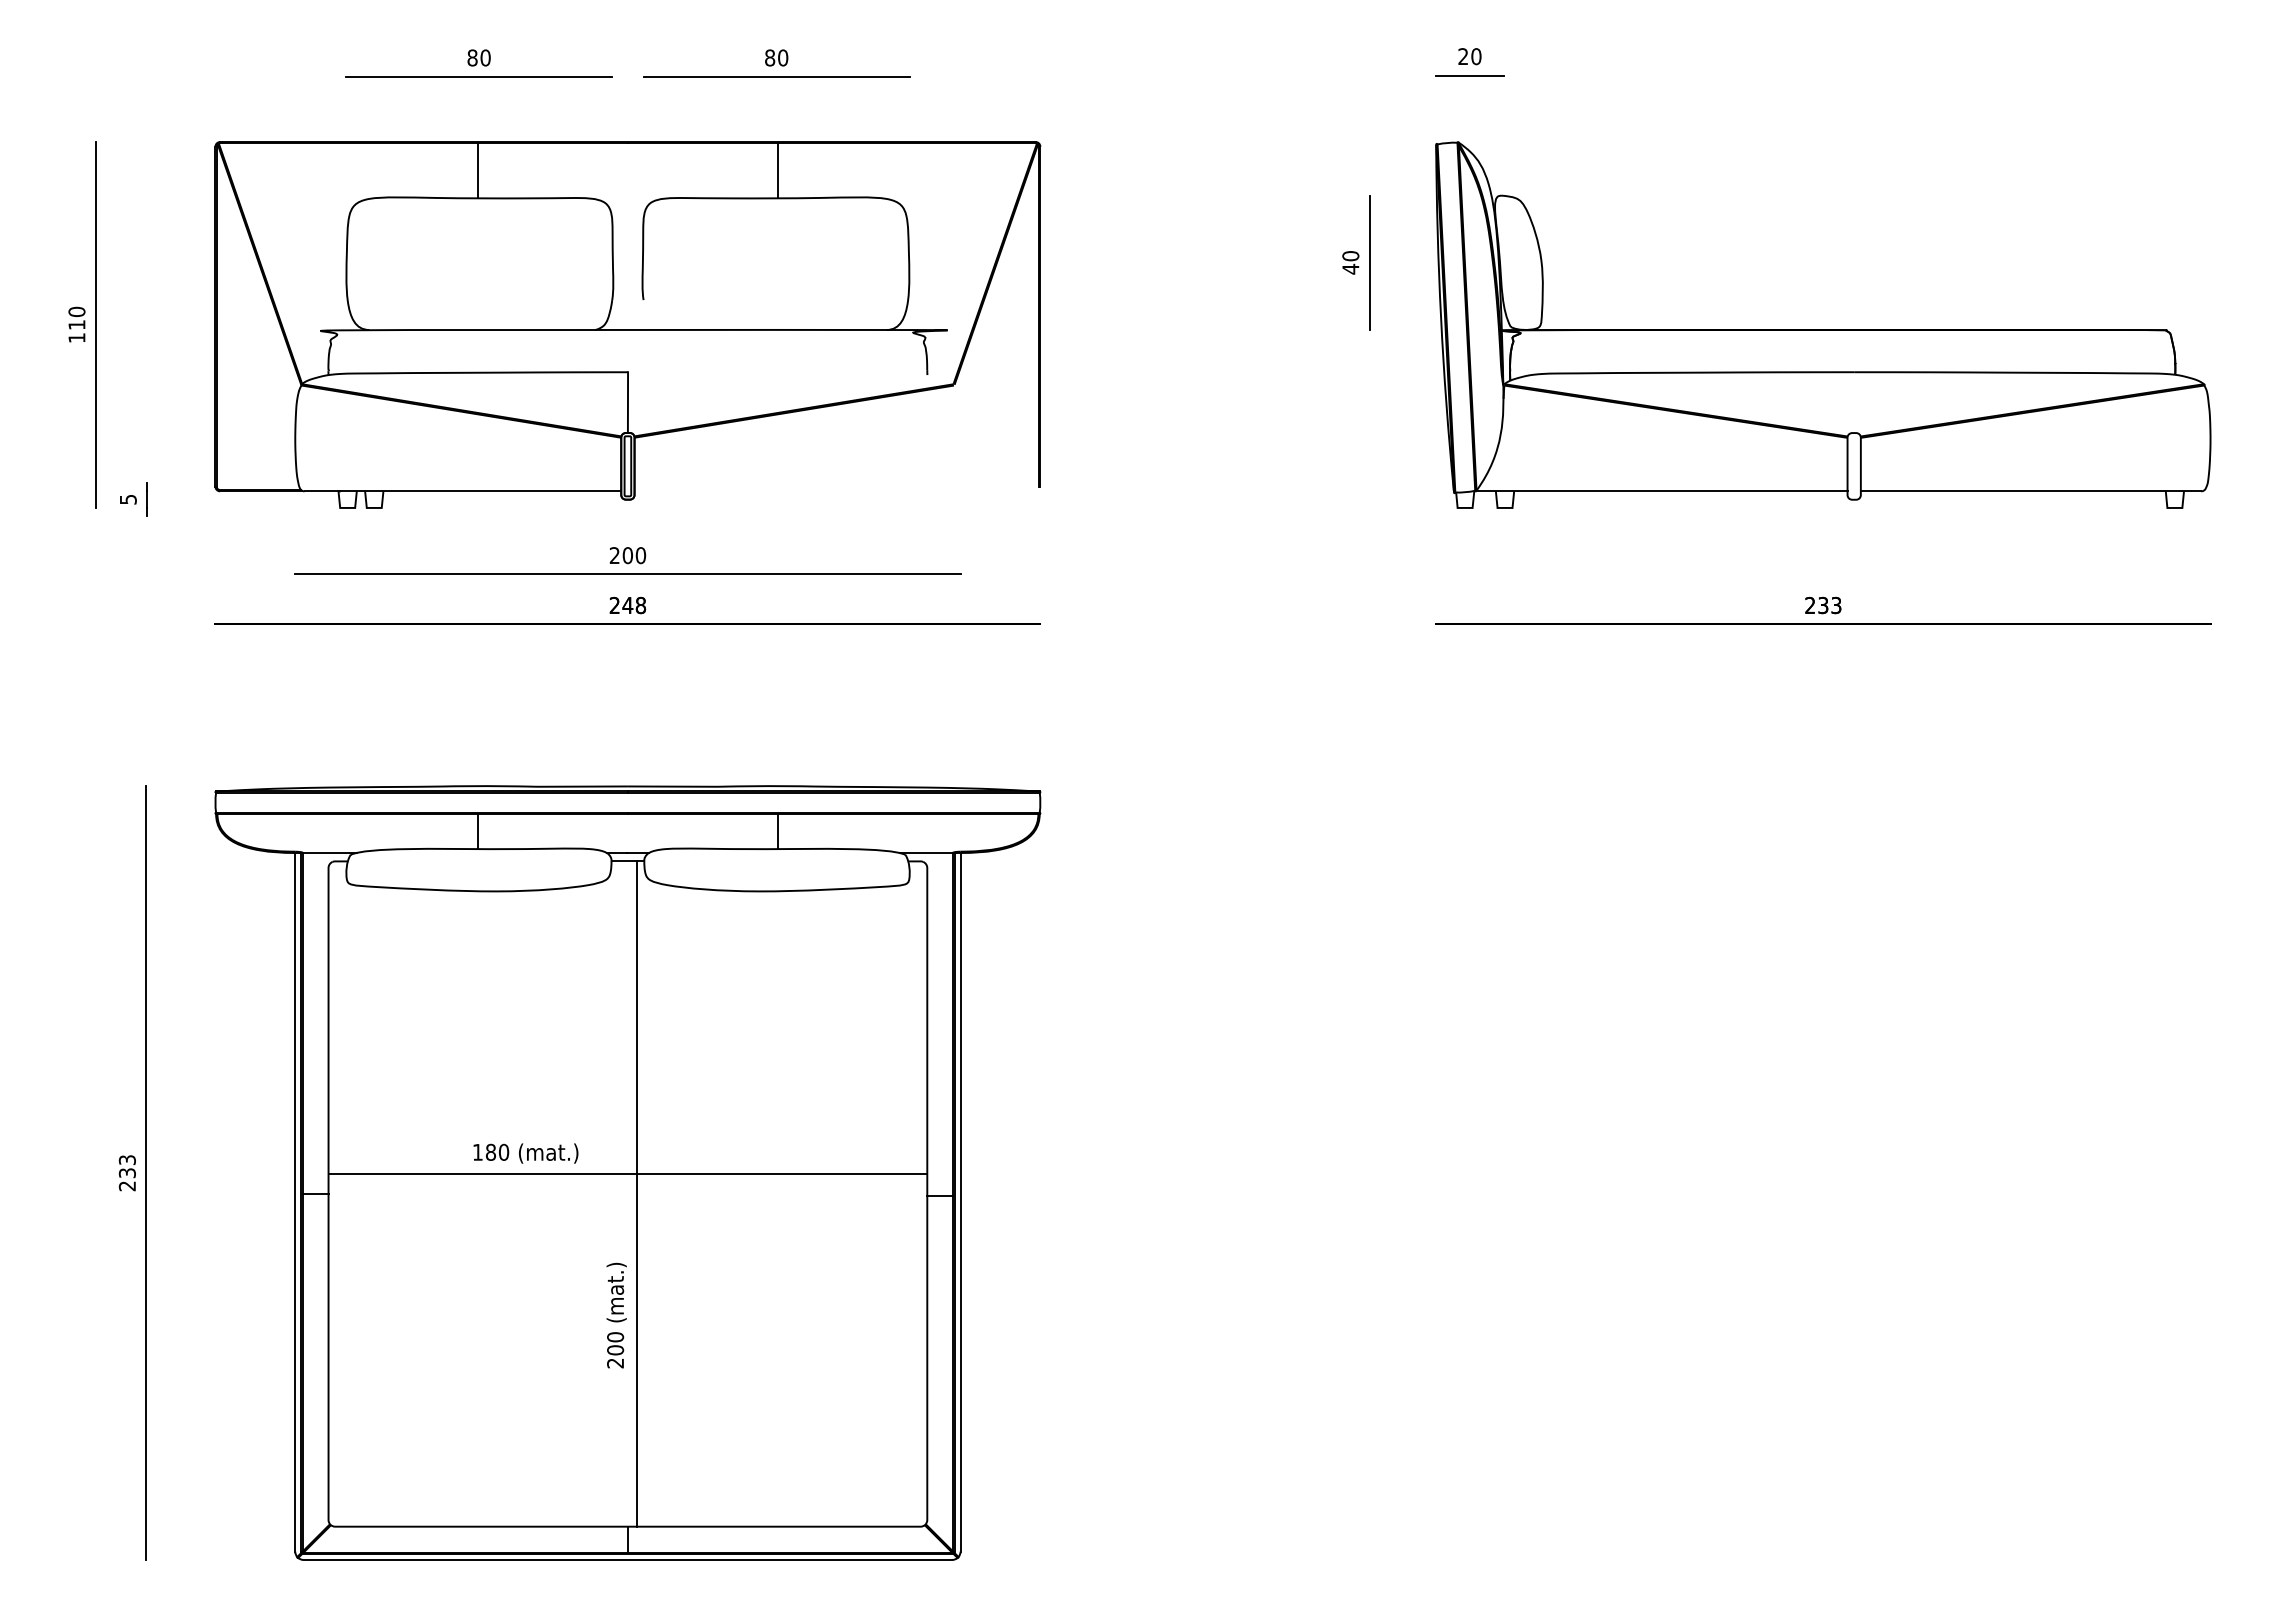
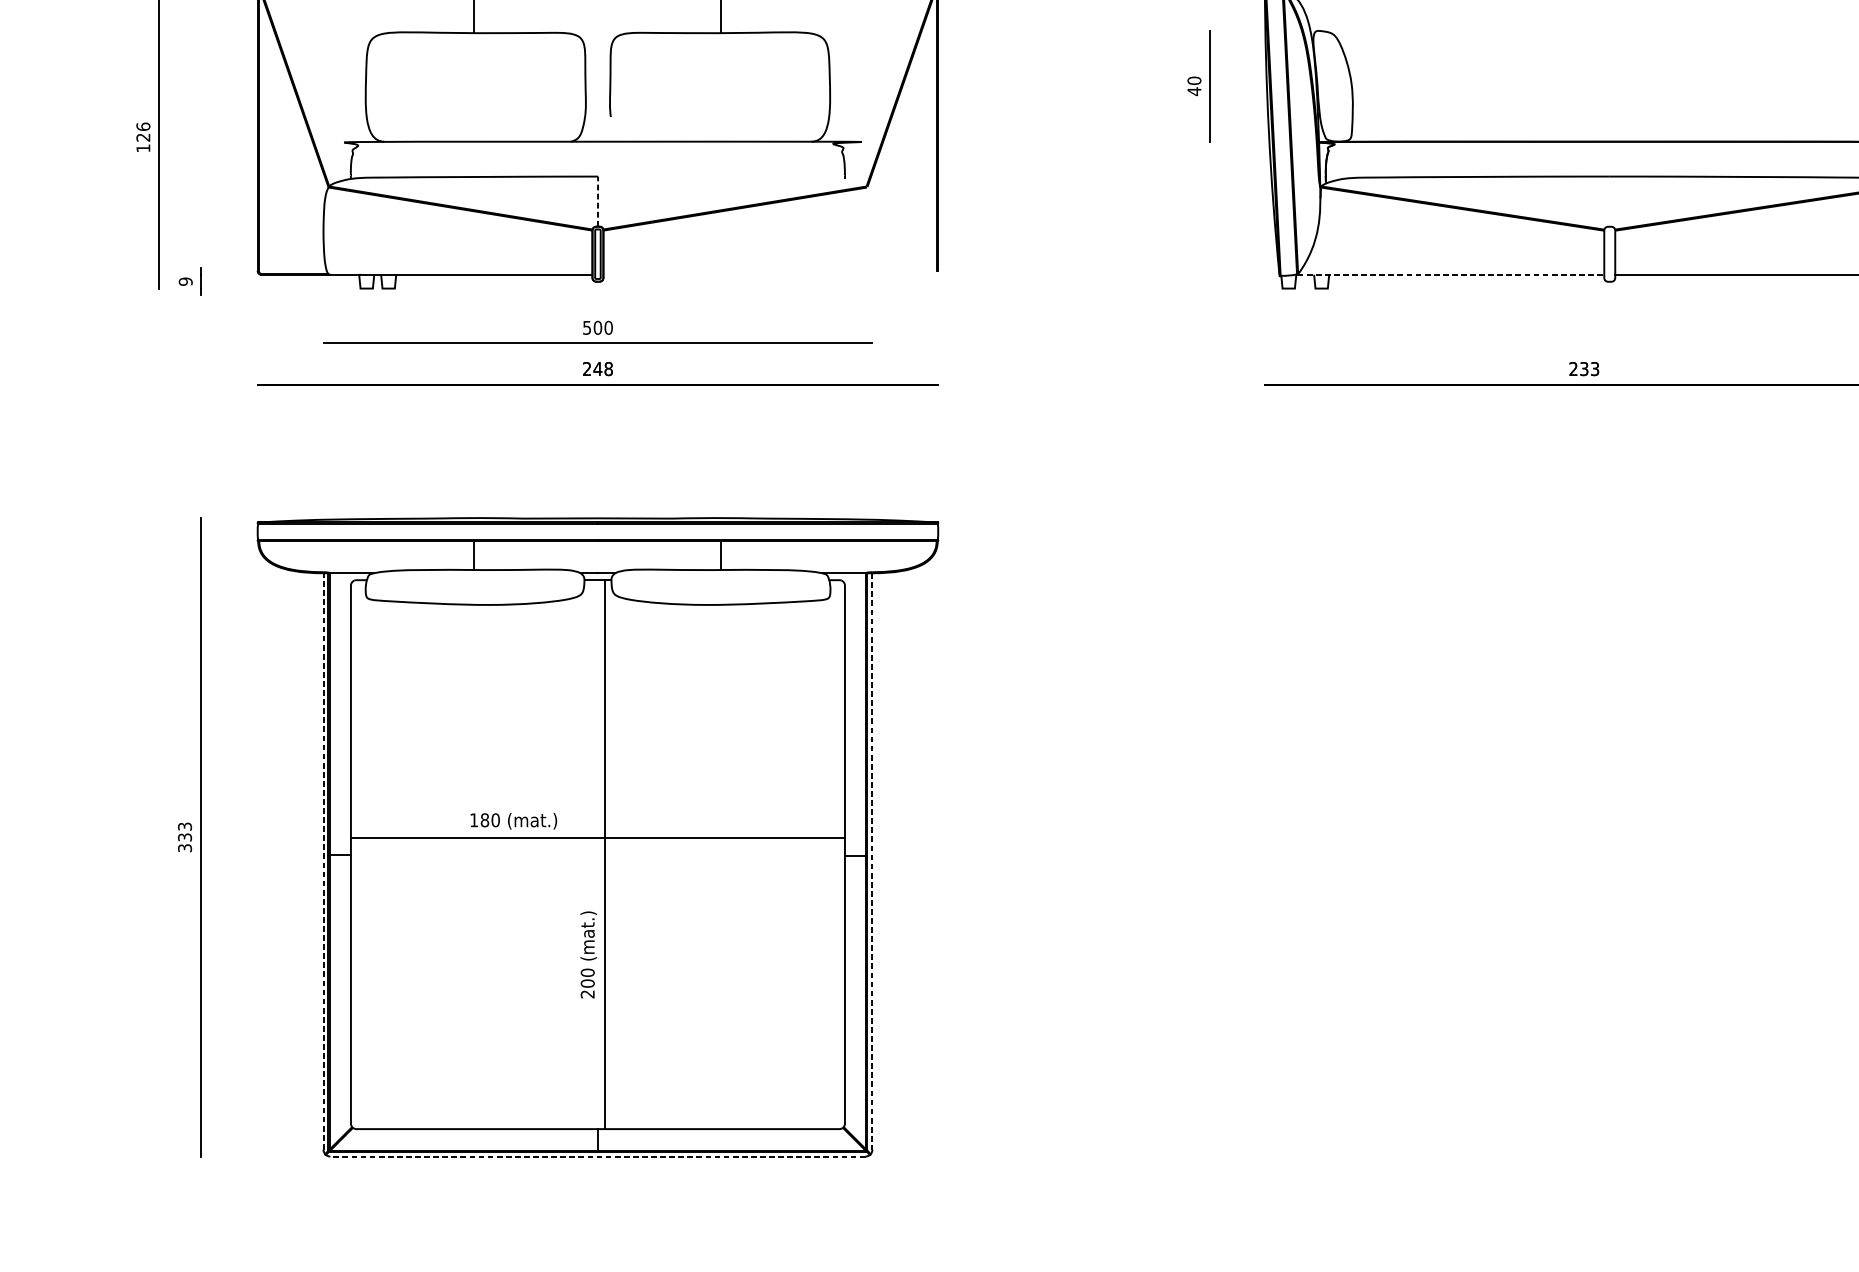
text: (76, 317) -> (142, 131), 110 -> 126
line: (627, 402) -> (597, 201), solid -> dashed
line: (1661, 491) -> (1450, 274), solid -> dashed
text: (127, 499) -> (185, 281), 5 -> 9
text: (614, 555) -> (586, 327), 200 -> 500
text: (127, 1186) -> (185, 848), 233 -> 333
line: (295, 1201) -> (323, 860), solid -> dashed
line: (960, 1202) -> (872, 861), solid -> dashed
line: (627, 1559) -> (597, 1156), solid -> dashed

